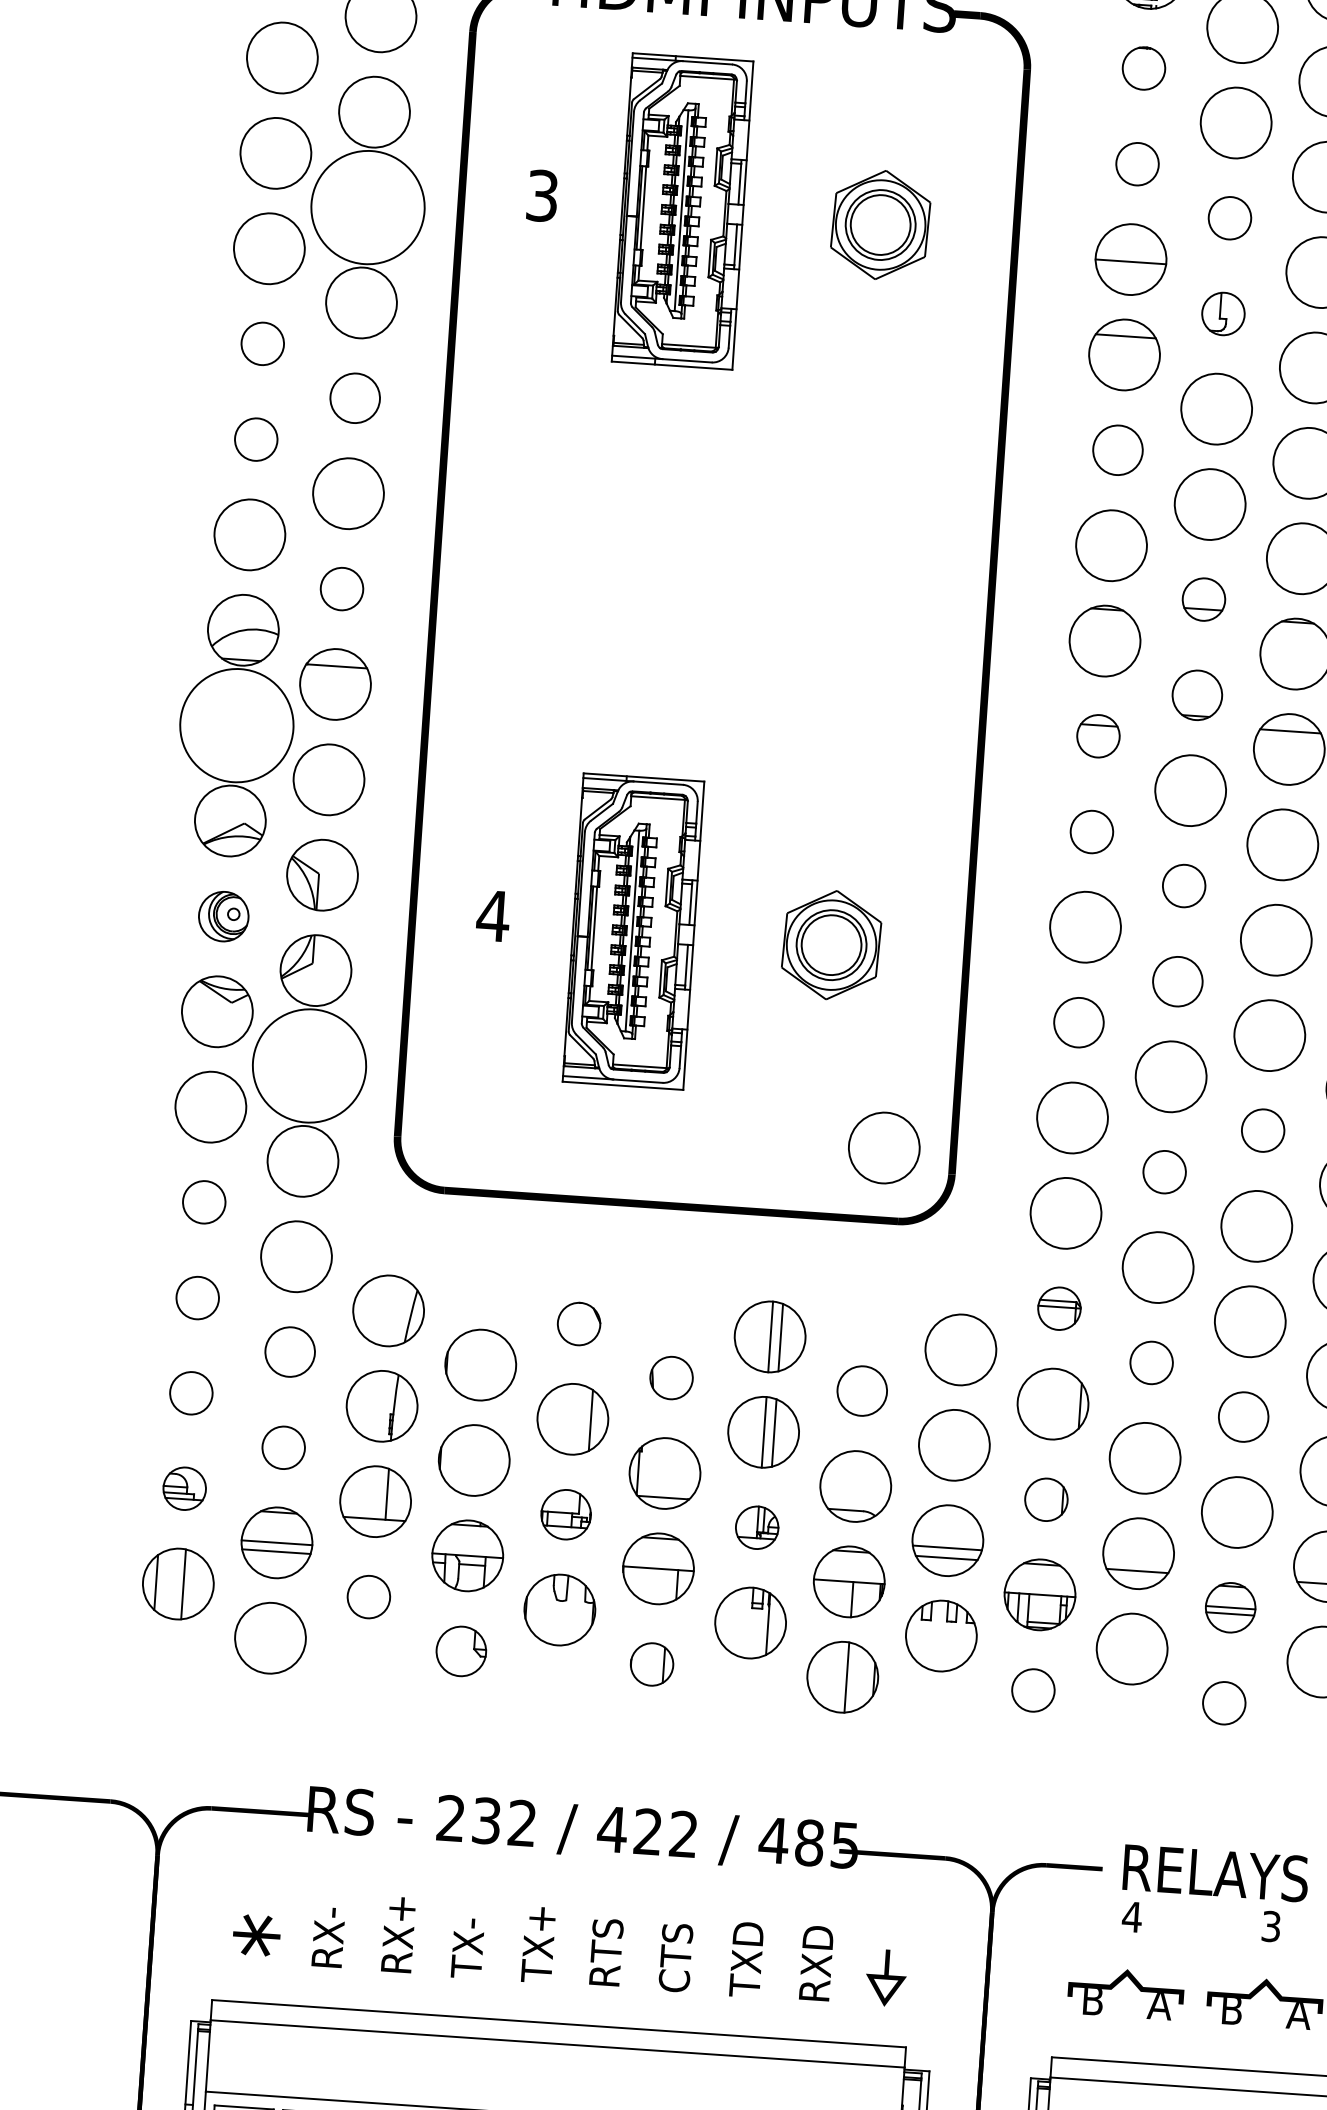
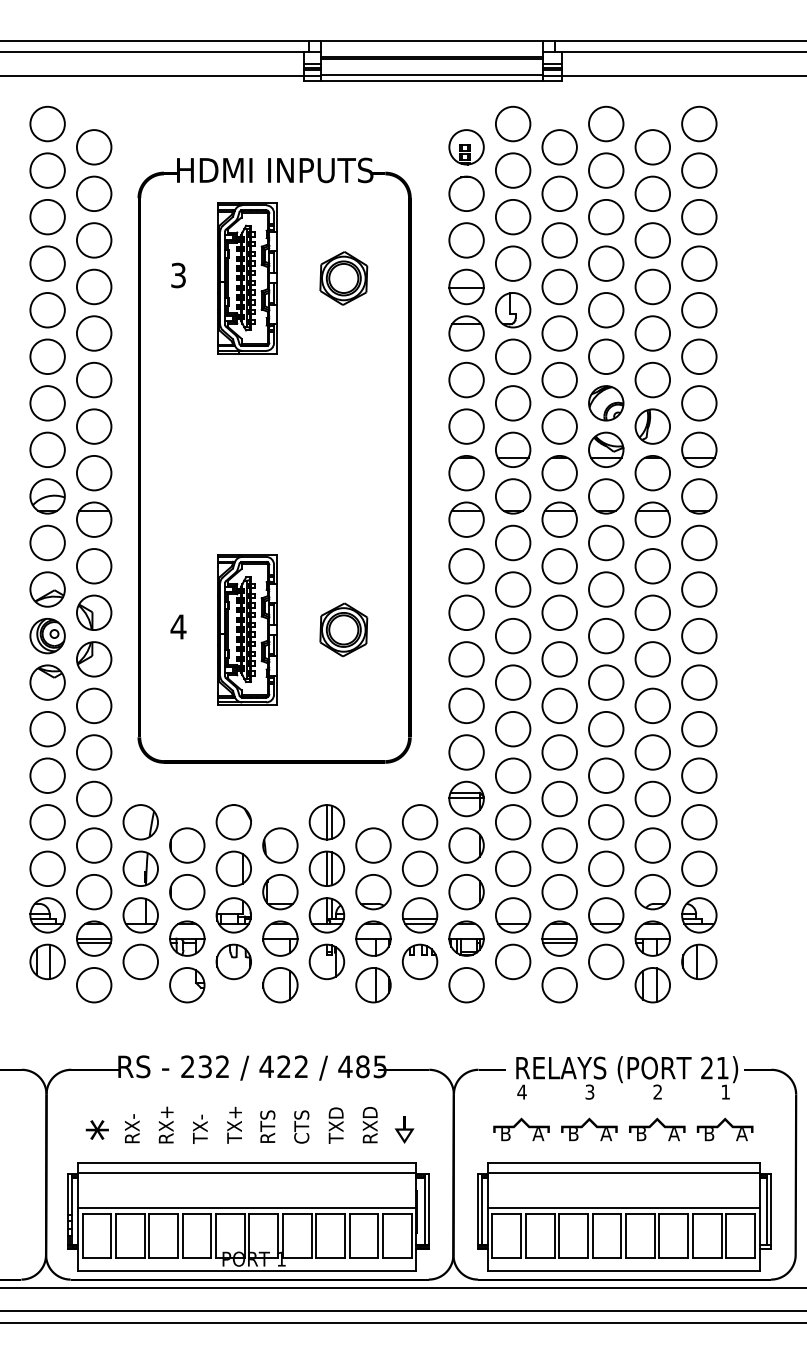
circle: (1143, 68) -> (466, 193), size x1.67
circle: (1137, 164) -> (466, 240), size x1.67
circle: (366, 206) -> (93, 286), size x0.62
circle: (1230, 218) -> (513, 263), size x1.67
part: (1223, 314) -> (513, 310), size x1.67
circle: (262, 343) -> (47, 356), size x1.67
circle: (355, 397) -> (94, 379), size x1.43
circle: (256, 439) -> (47, 403), size x1.67
circle: (1117, 449) -> (466, 379), size x1.43
circle: (340, 587) -> (93, 472), size x1.67
part: (1204, 599) -> (513, 449), size x1.67
part: (1197, 695) -> (513, 496), size x1.43
circle: (236, 724) -> (47, 542), size x0.62
part: (1098, 736) -> (466, 519), size x1.67
circle: (1091, 832) -> (466, 566), size x1.67
circle: (1182, 885) -> (512, 589), size x1.67
part: (223, 917) -> (47, 636), size x1.43
circle: (1178, 982) -> (513, 636), size x1.43
circle: (1078, 1022) -> (466, 659), size x1.43
circle: (308, 1065) -> (93, 705), size x0.62
circle: (1262, 1130) -> (559, 705), size x1.67
circle: (885, 1147) -> (376, 726), removed
circle: (1163, 1170) -> (512, 728), size x1.67
circle: (204, 1202) -> (47, 775), size x1.67
circle: (197, 1298) -> (47, 822), size x1.67
part: (1059, 1307) -> (466, 798), size x1.67
circle: (578, 1324) -> (233, 822), size x1.67
circle: (290, 1352) -> (94, 845), size x1.43
circle: (1150, 1363) -> (512, 822), size x1.67
circle: (671, 1377) -> (280, 845), size x1.67
circle: (862, 1390) -> (373, 845), size x1.43
circle: (191, 1392) -> (47, 868), size x1.67
circle: (1243, 1416) -> (559, 845), size x1.43
circle: (284, 1448) -> (94, 892), size x1.67
part: (184, 1488) -> (47, 915), size x1.67
part: (1046, 1500) -> (466, 892), size x1.67
part: (565, 1514) -> (233, 915), size x1.43
part: (756, 1527) -> (326, 915), size x1.67
circle: (368, 1596) -> (140, 961), size x1.67
part: (1230, 1607) -> (559, 938), size x1.43
part: (461, 1651) -> (187, 985), size x1.43
part: (652, 1664) -> (280, 985), size x1.67
circle: (1033, 1690) -> (466, 985), size x1.67
circle: (1223, 1701) -> (559, 984), size x1.67

